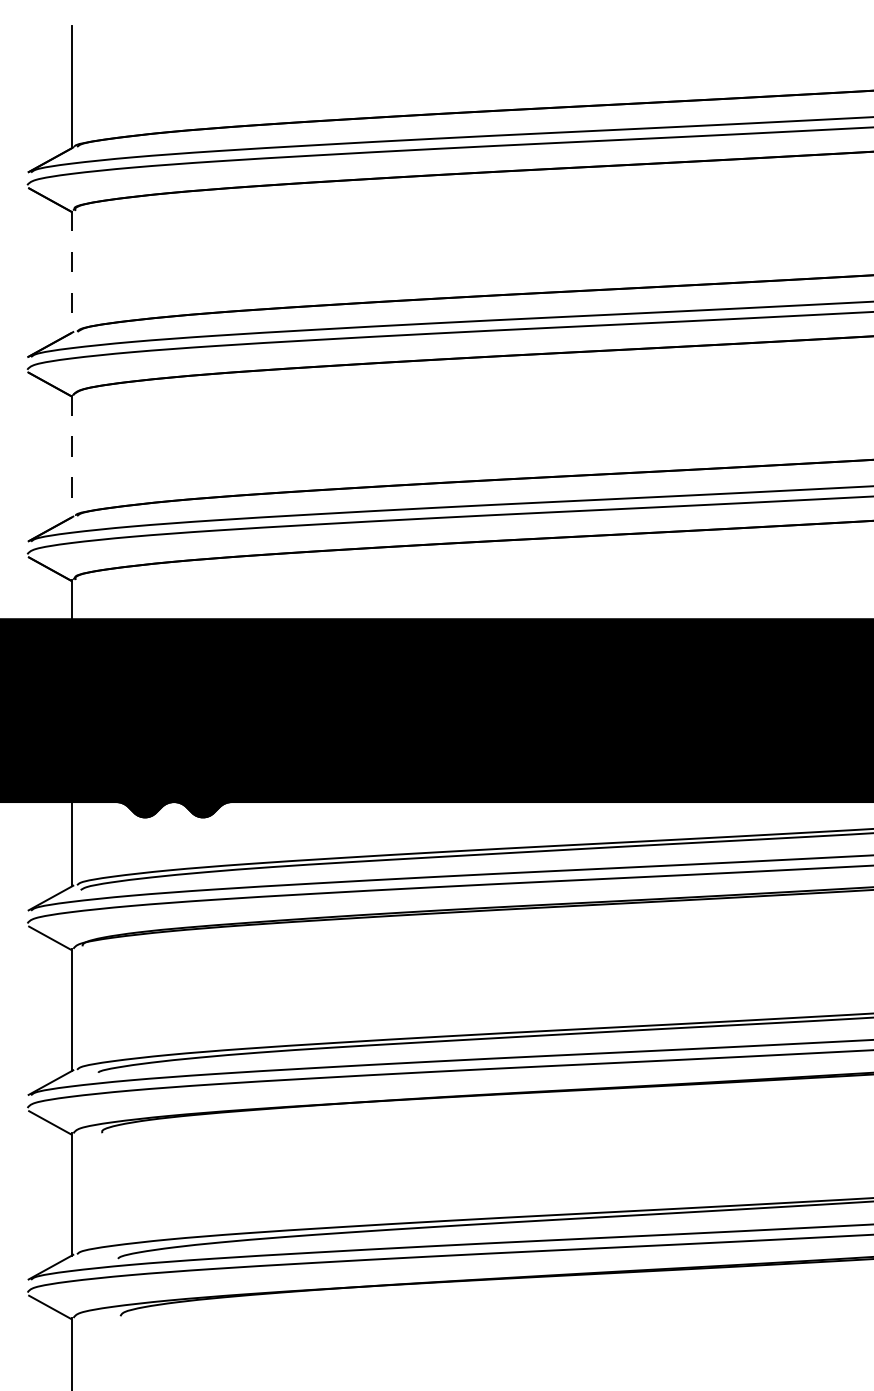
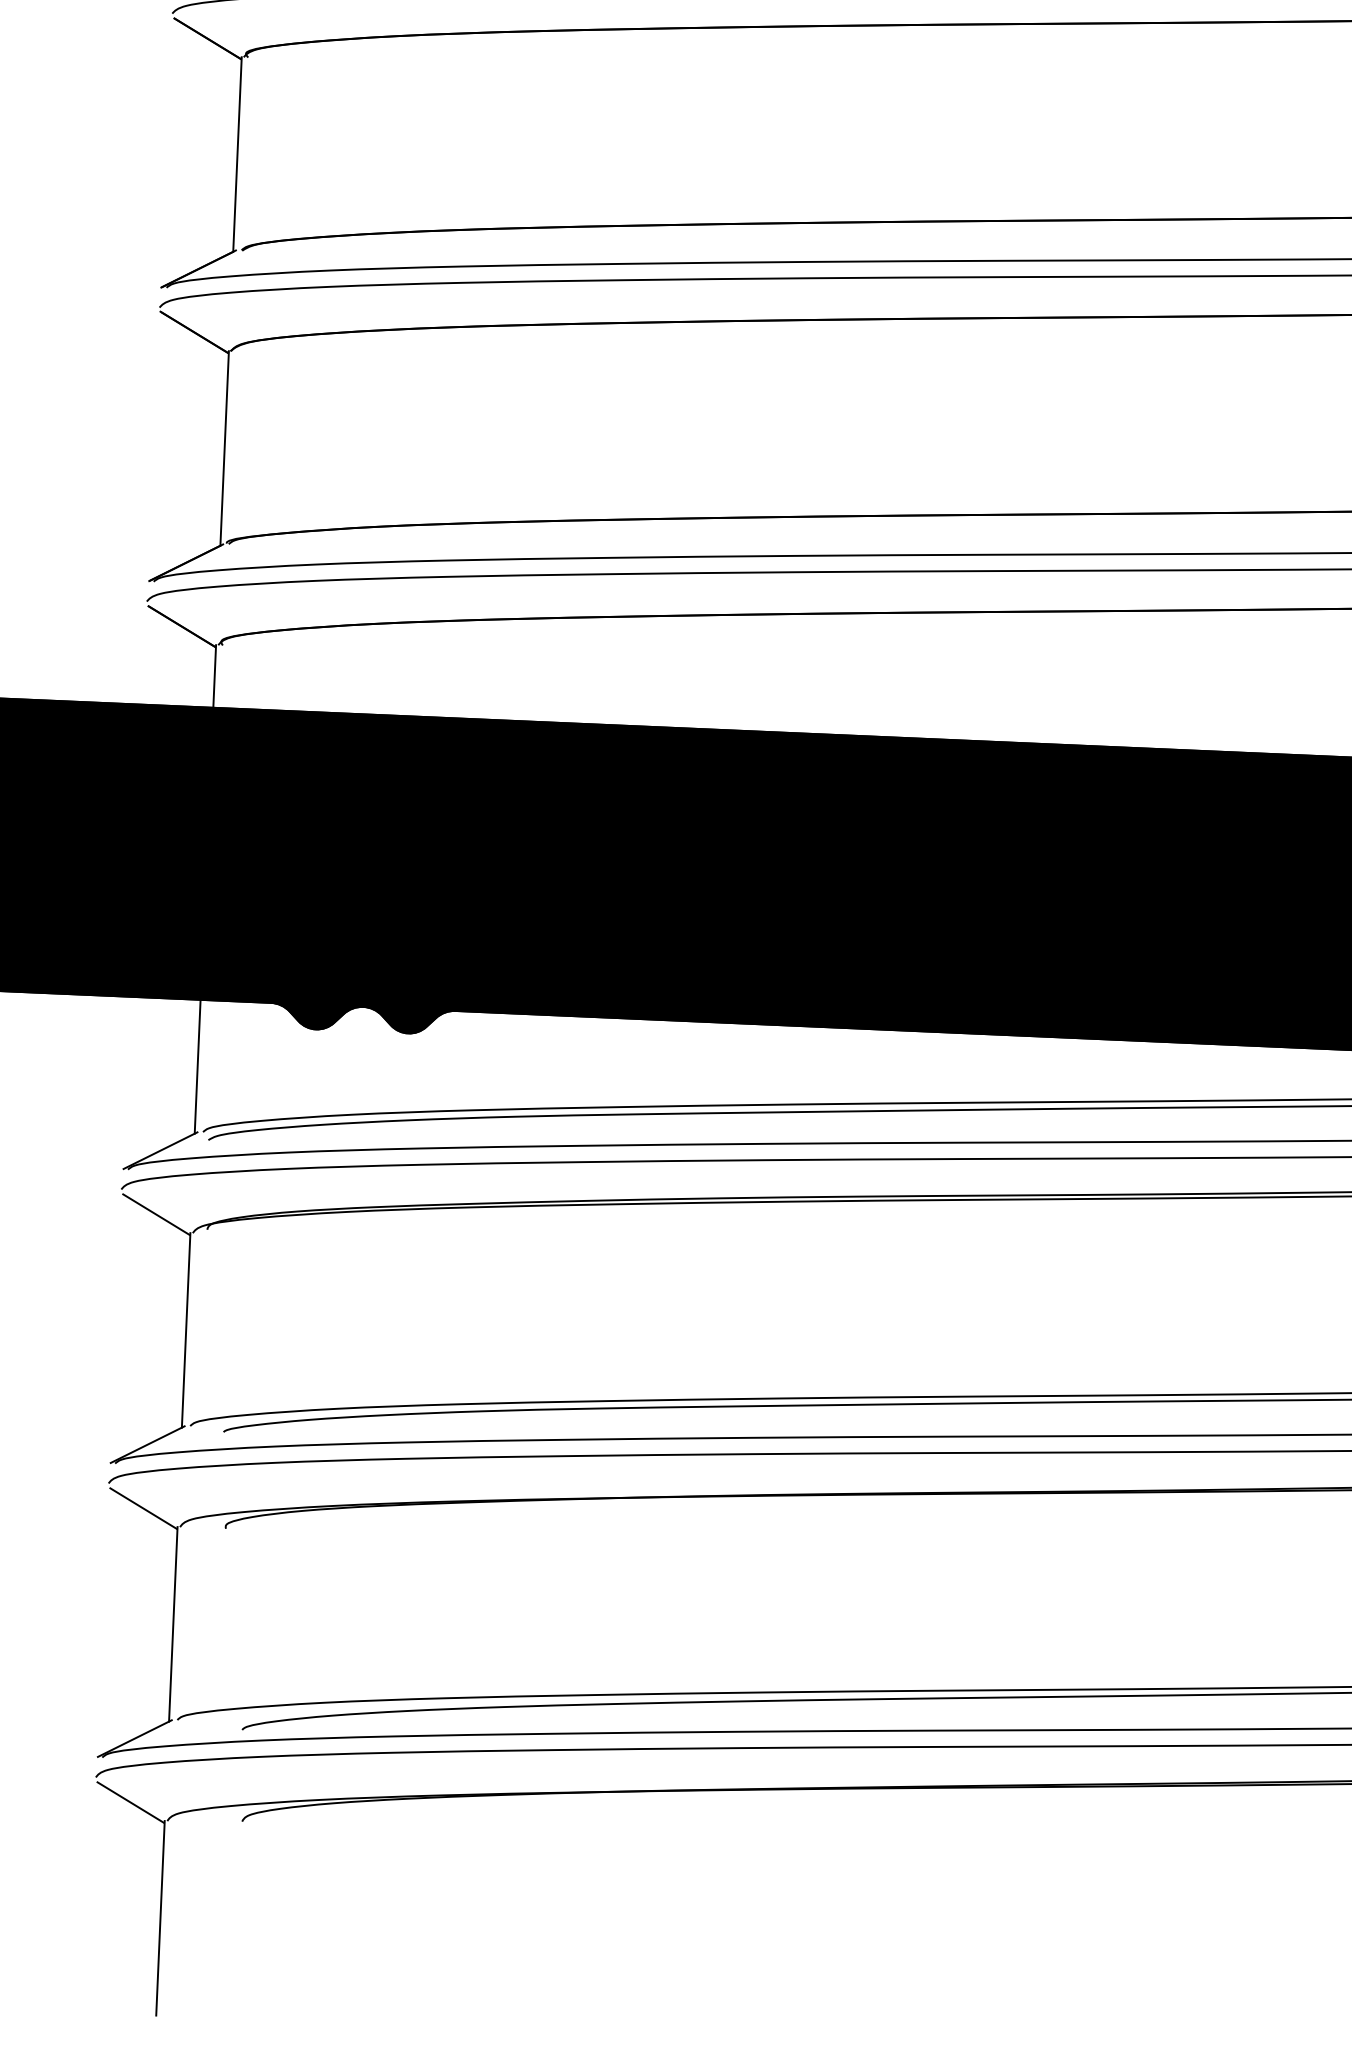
line: (71, 272) -> (236, 155), dashed -> solid
line: (71, 456) -> (223, 448), dashed -> solid

